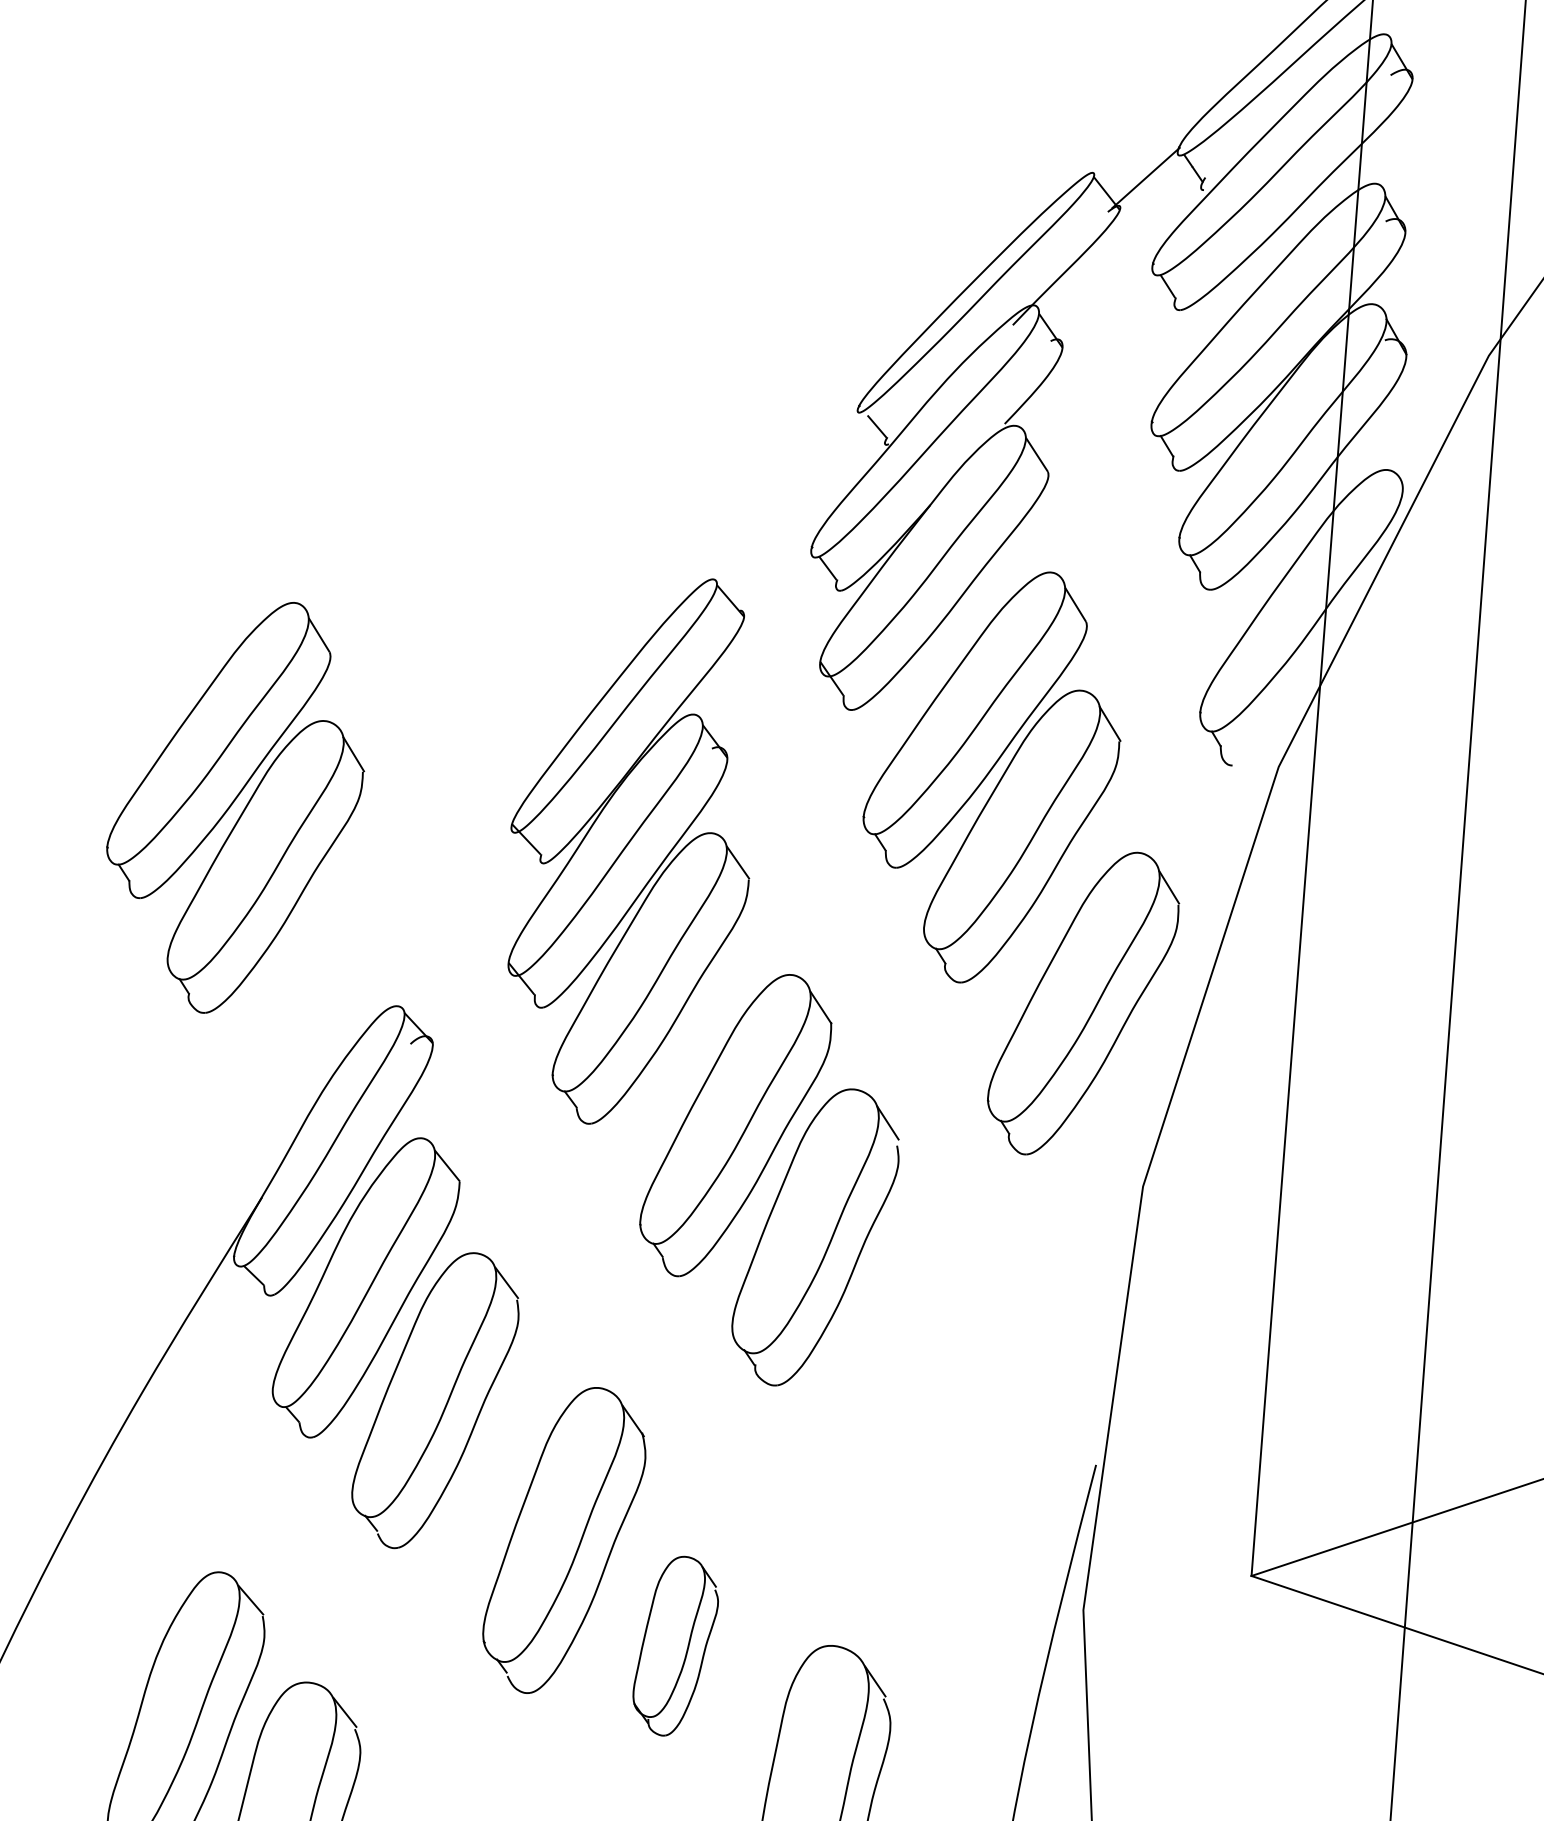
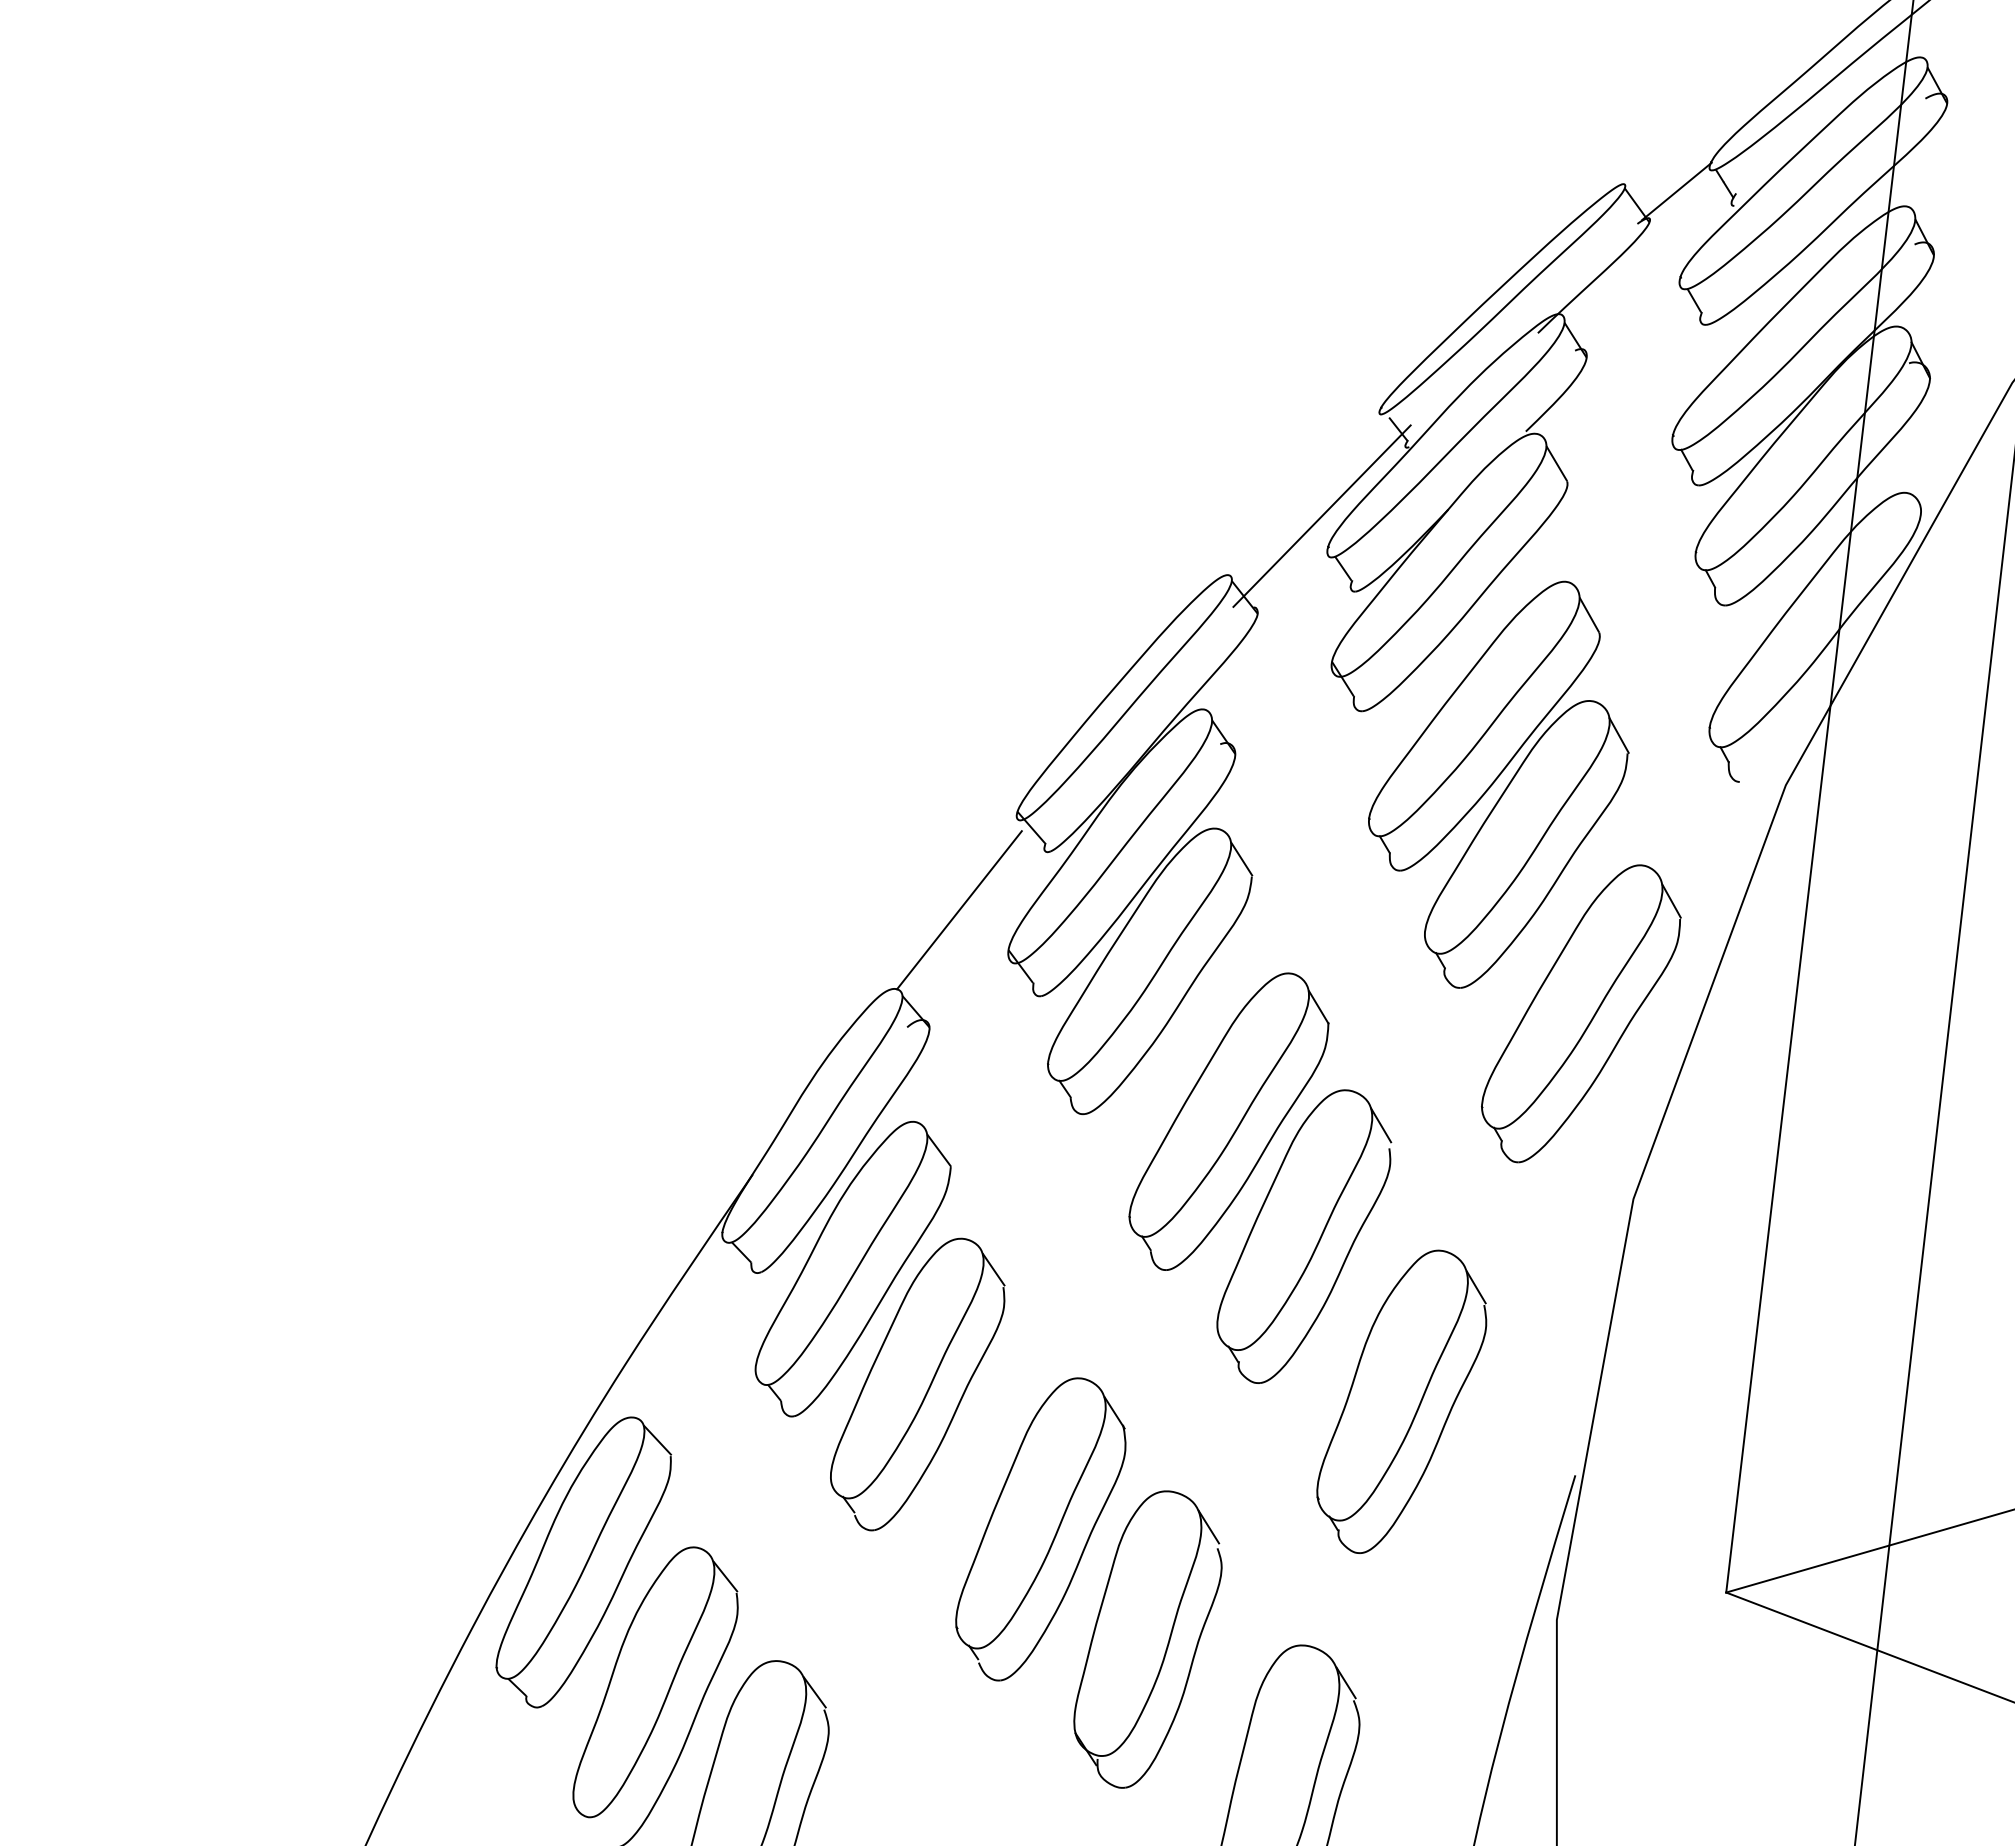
line: (803, 516) -> (1321, 515), added
part: (235, 808) -> (741, 784), removed
line: (457, 925) -> (958, 910), added
part: (919, 1398) -> (1401, 1401), added
part: (108, 1591) -> (583, 1562), added
part: (675, 1646) -> (1147, 1639), size x1.67

